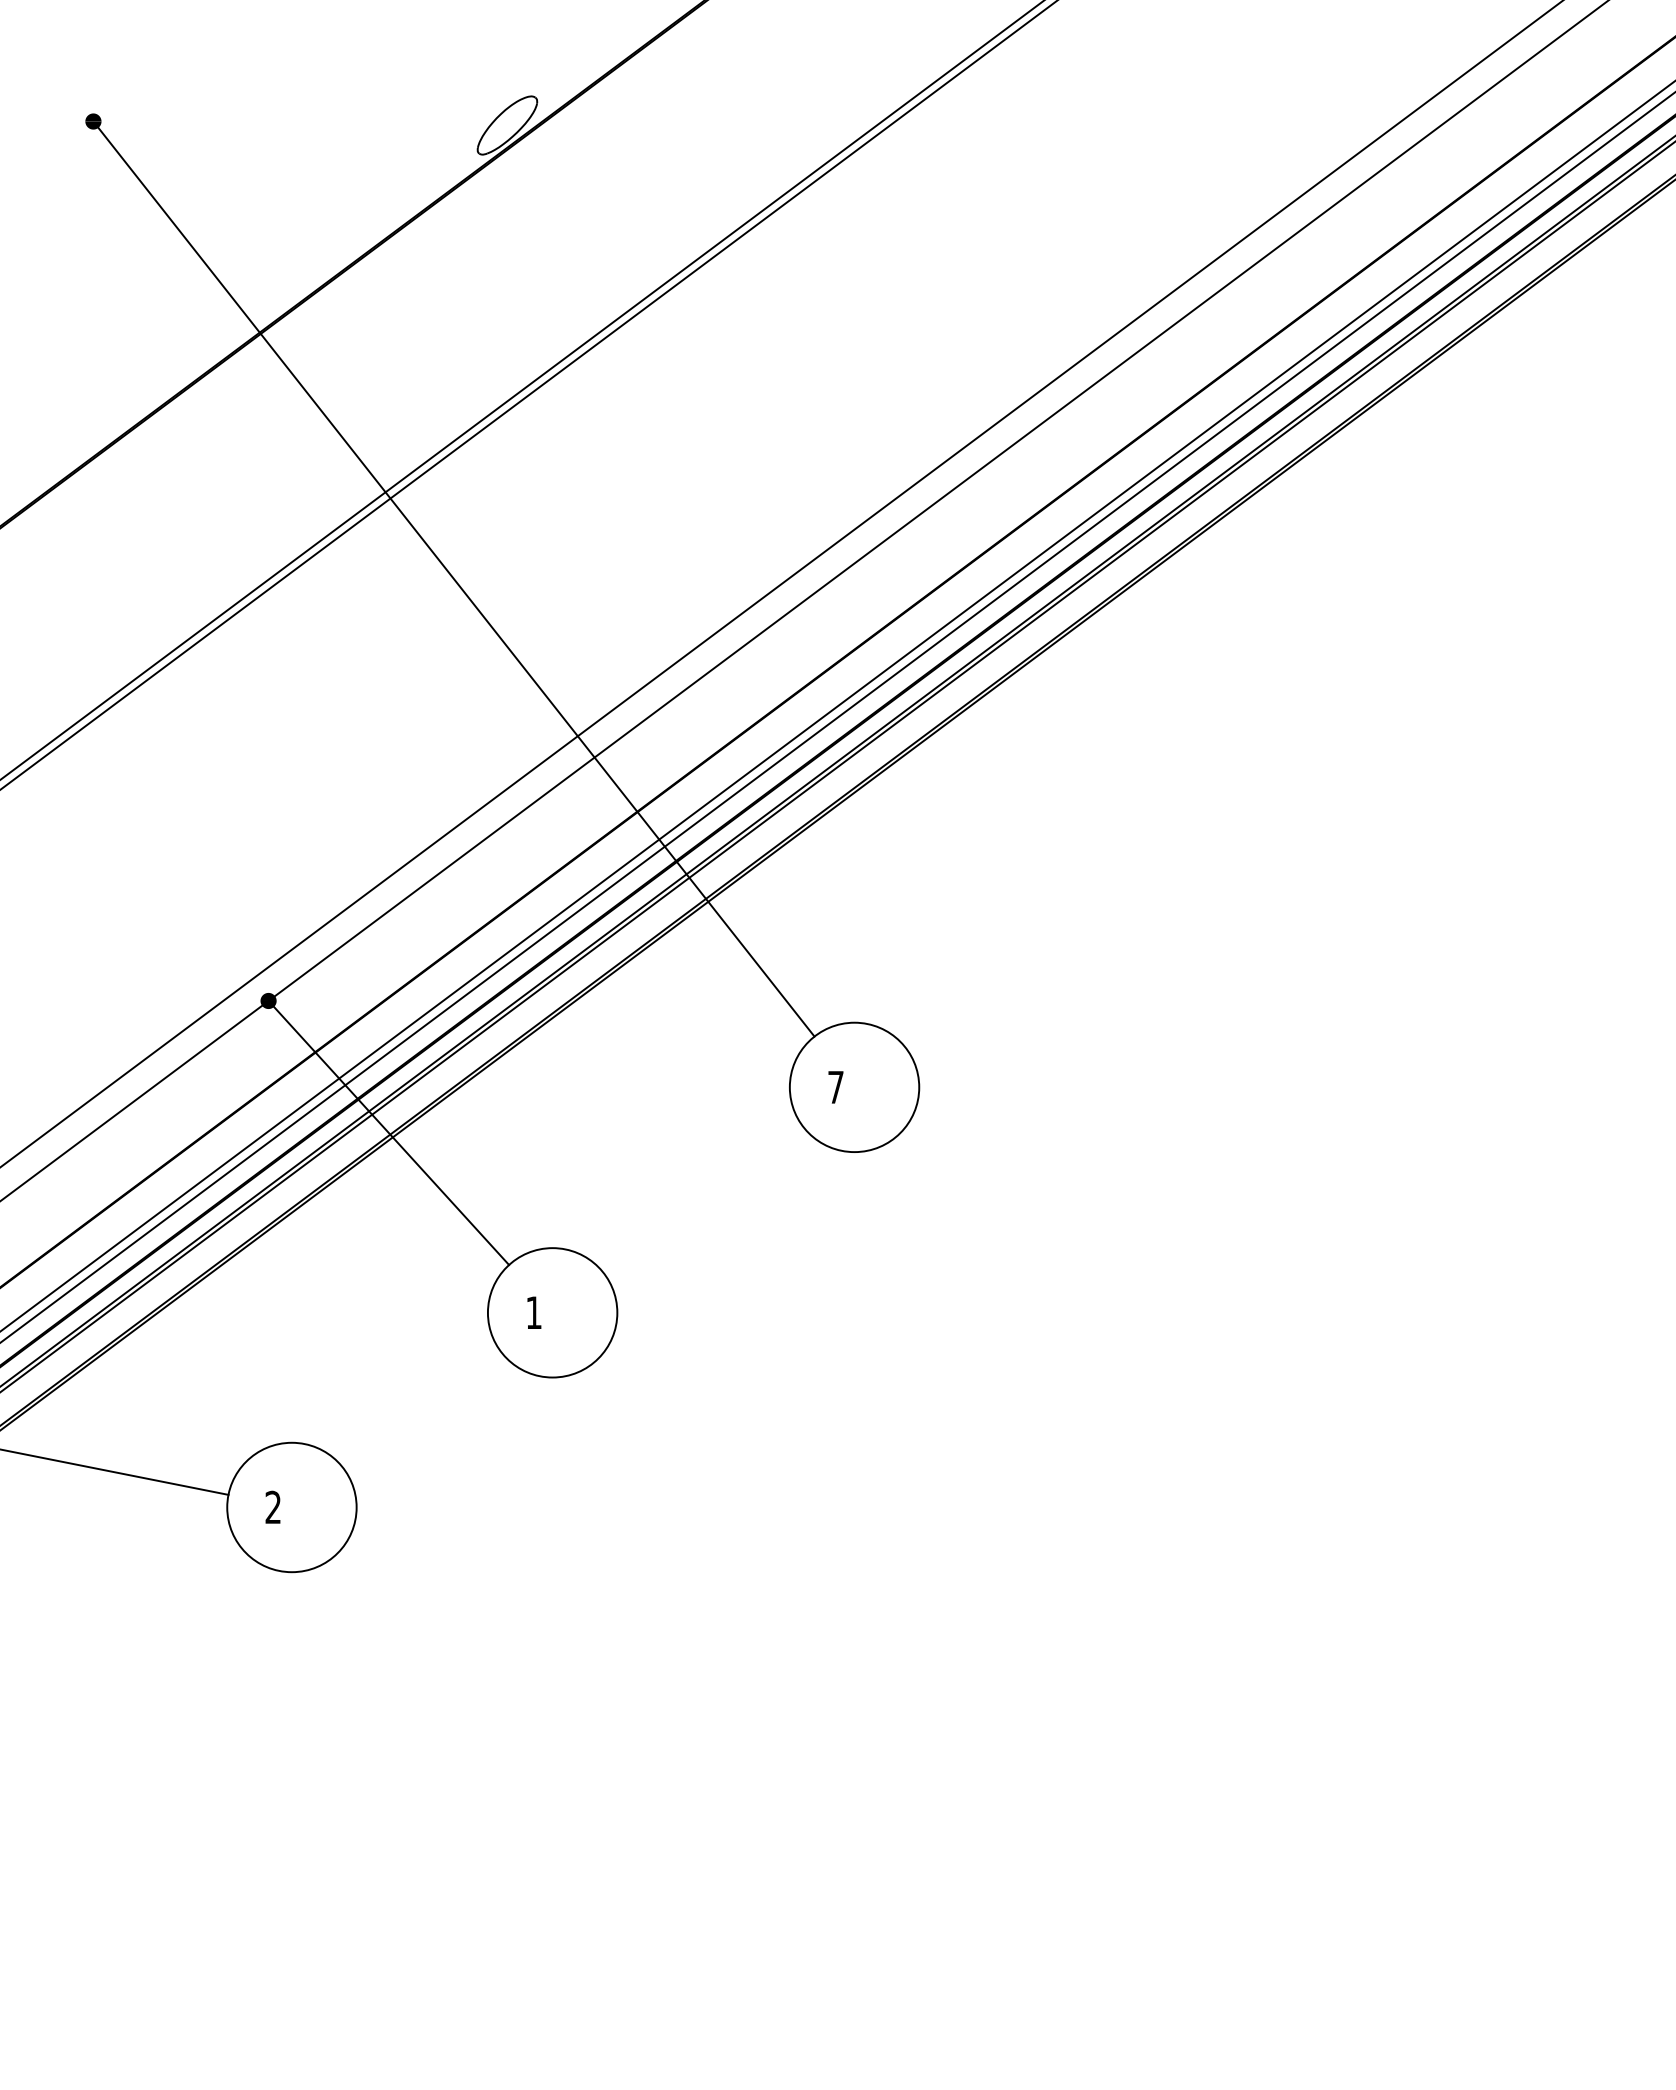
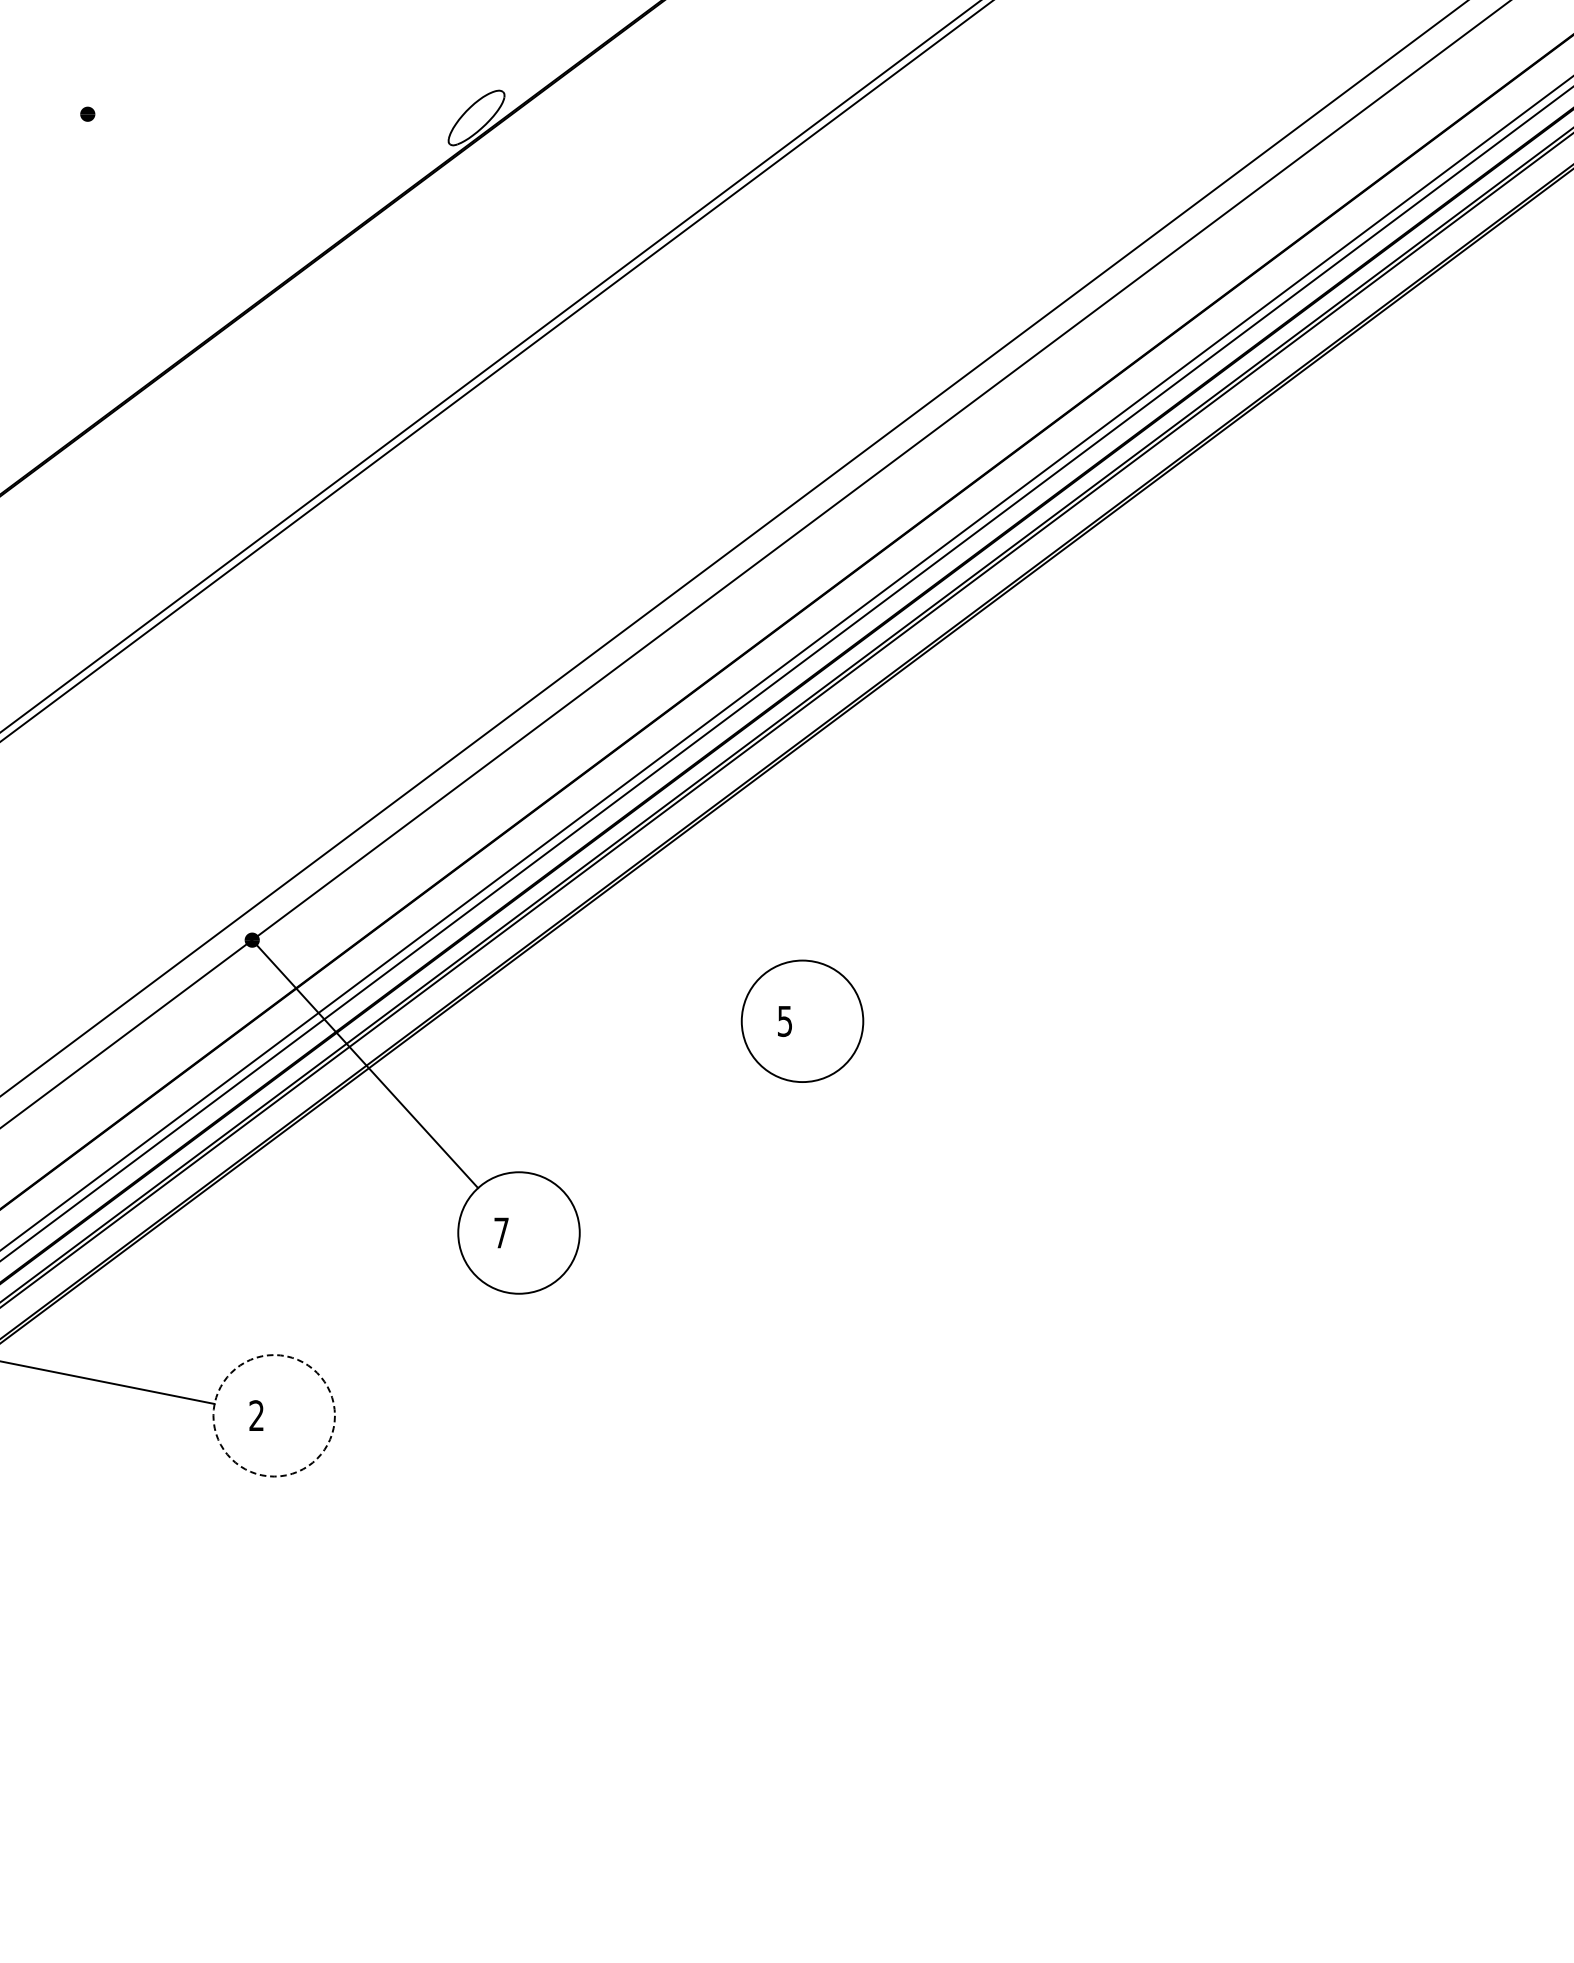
line: (456, 581) -> (428, 546), removed
text: (835, 1087) -> (784, 1021), 7 -> 5
text: (533, 1312) -> (501, 1232), 1 -> 7
circle: (291, 1507) -> (273, 1415), solid -> dashed

